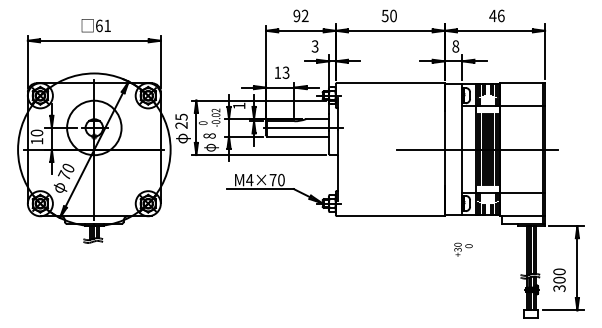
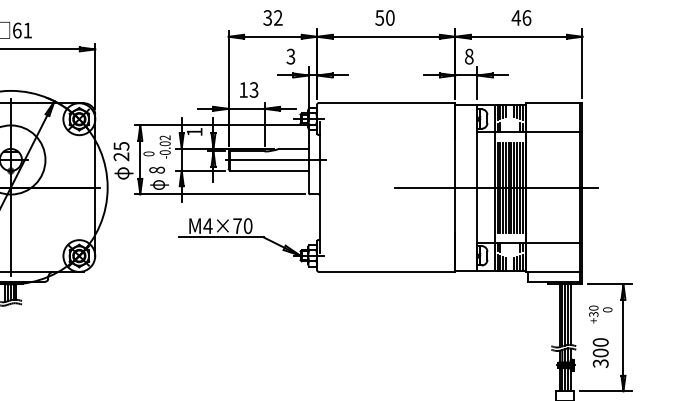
text: (296, 16) -> (267, 18), 92 -> 32
text: (463, 249) -> (600, 314), moved

